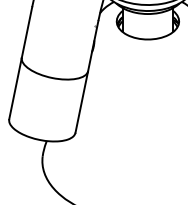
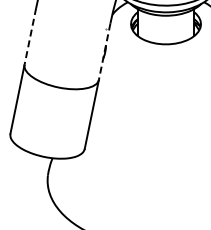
line: (27, 32) -> (30, 36), solid -> dashed
line: (93, 45) -> (104, 51), solid -> dashed

